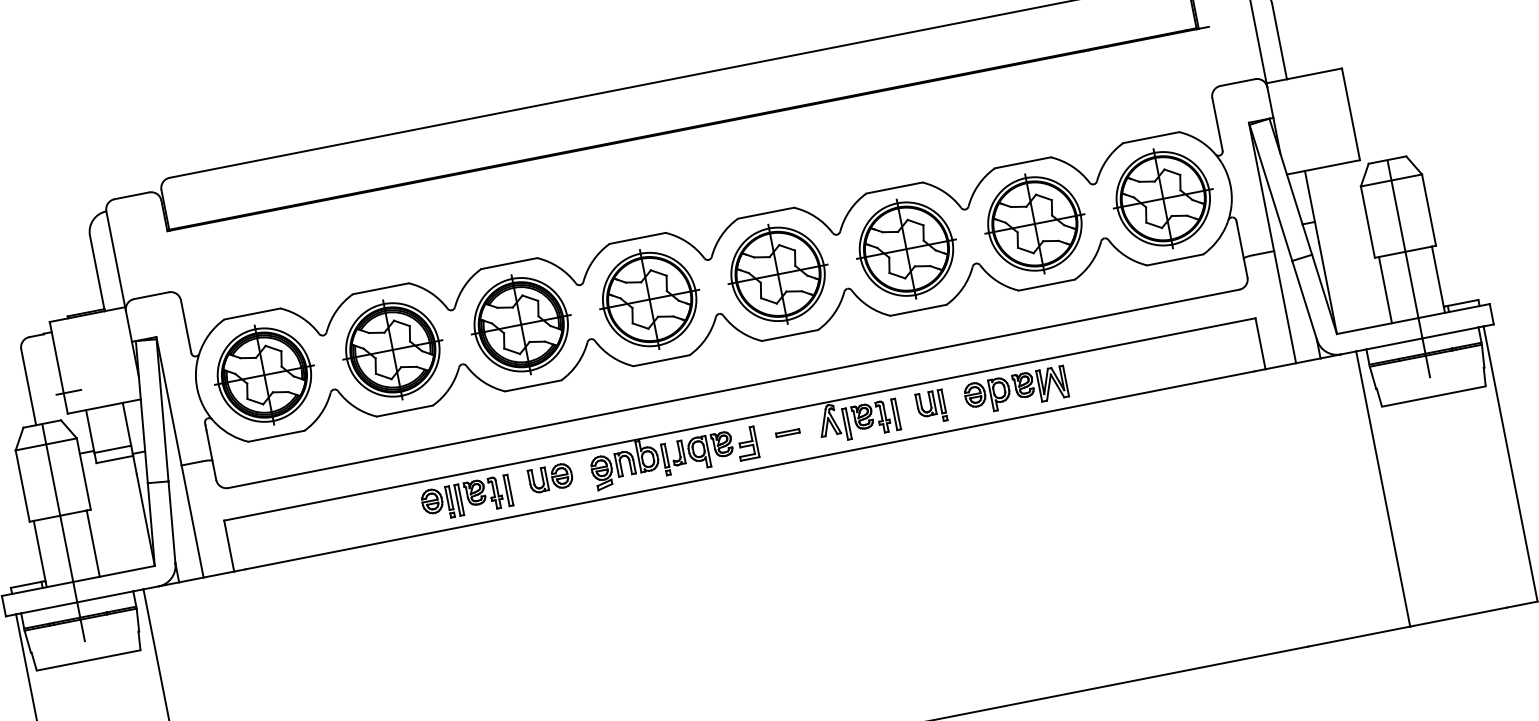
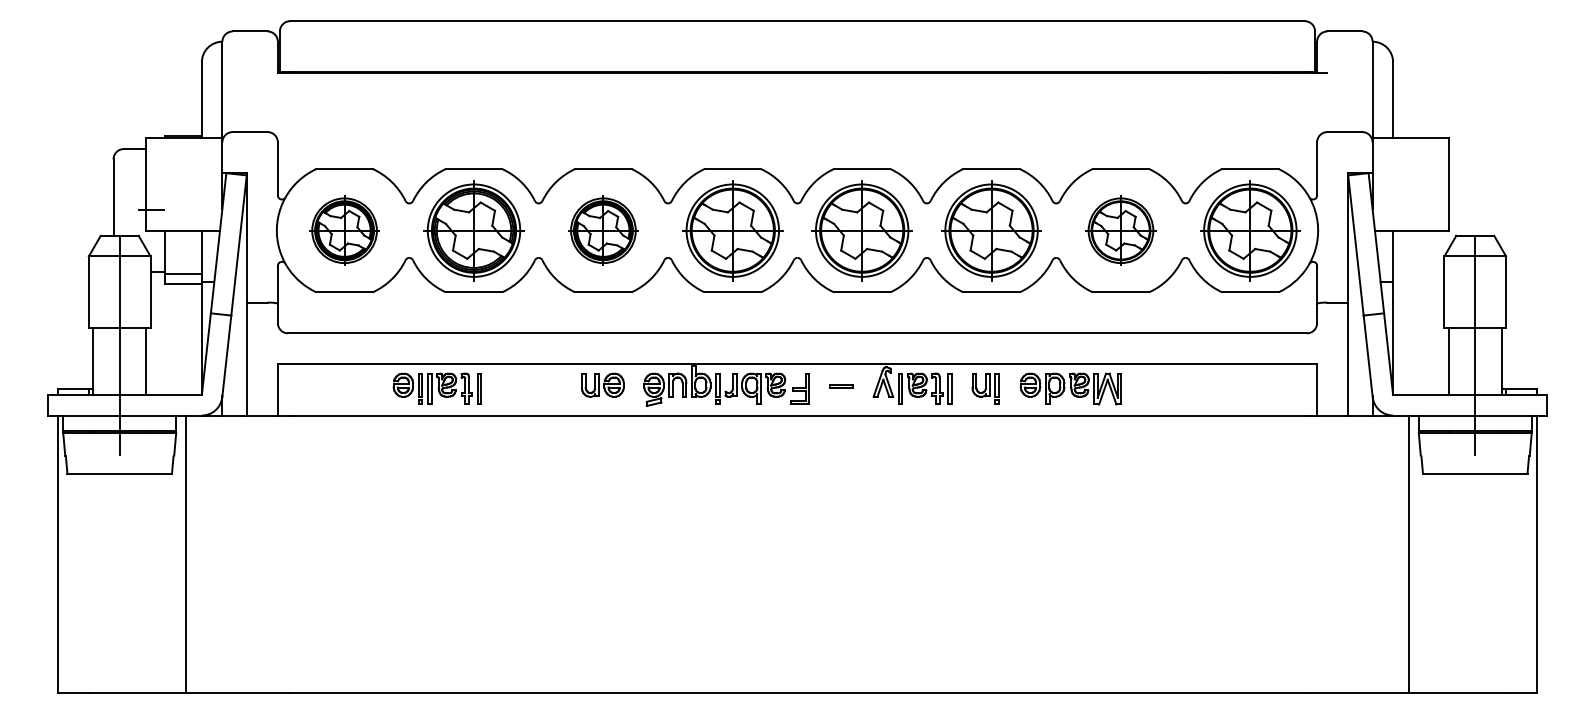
part: (1034, 223) -> (1120, 230), size x0.7
part: (521, 324) -> (603, 230), size x0.7
part: (264, 374) -> (344, 230), size x0.7
part: (465, 498) -> (436, 388), moved

